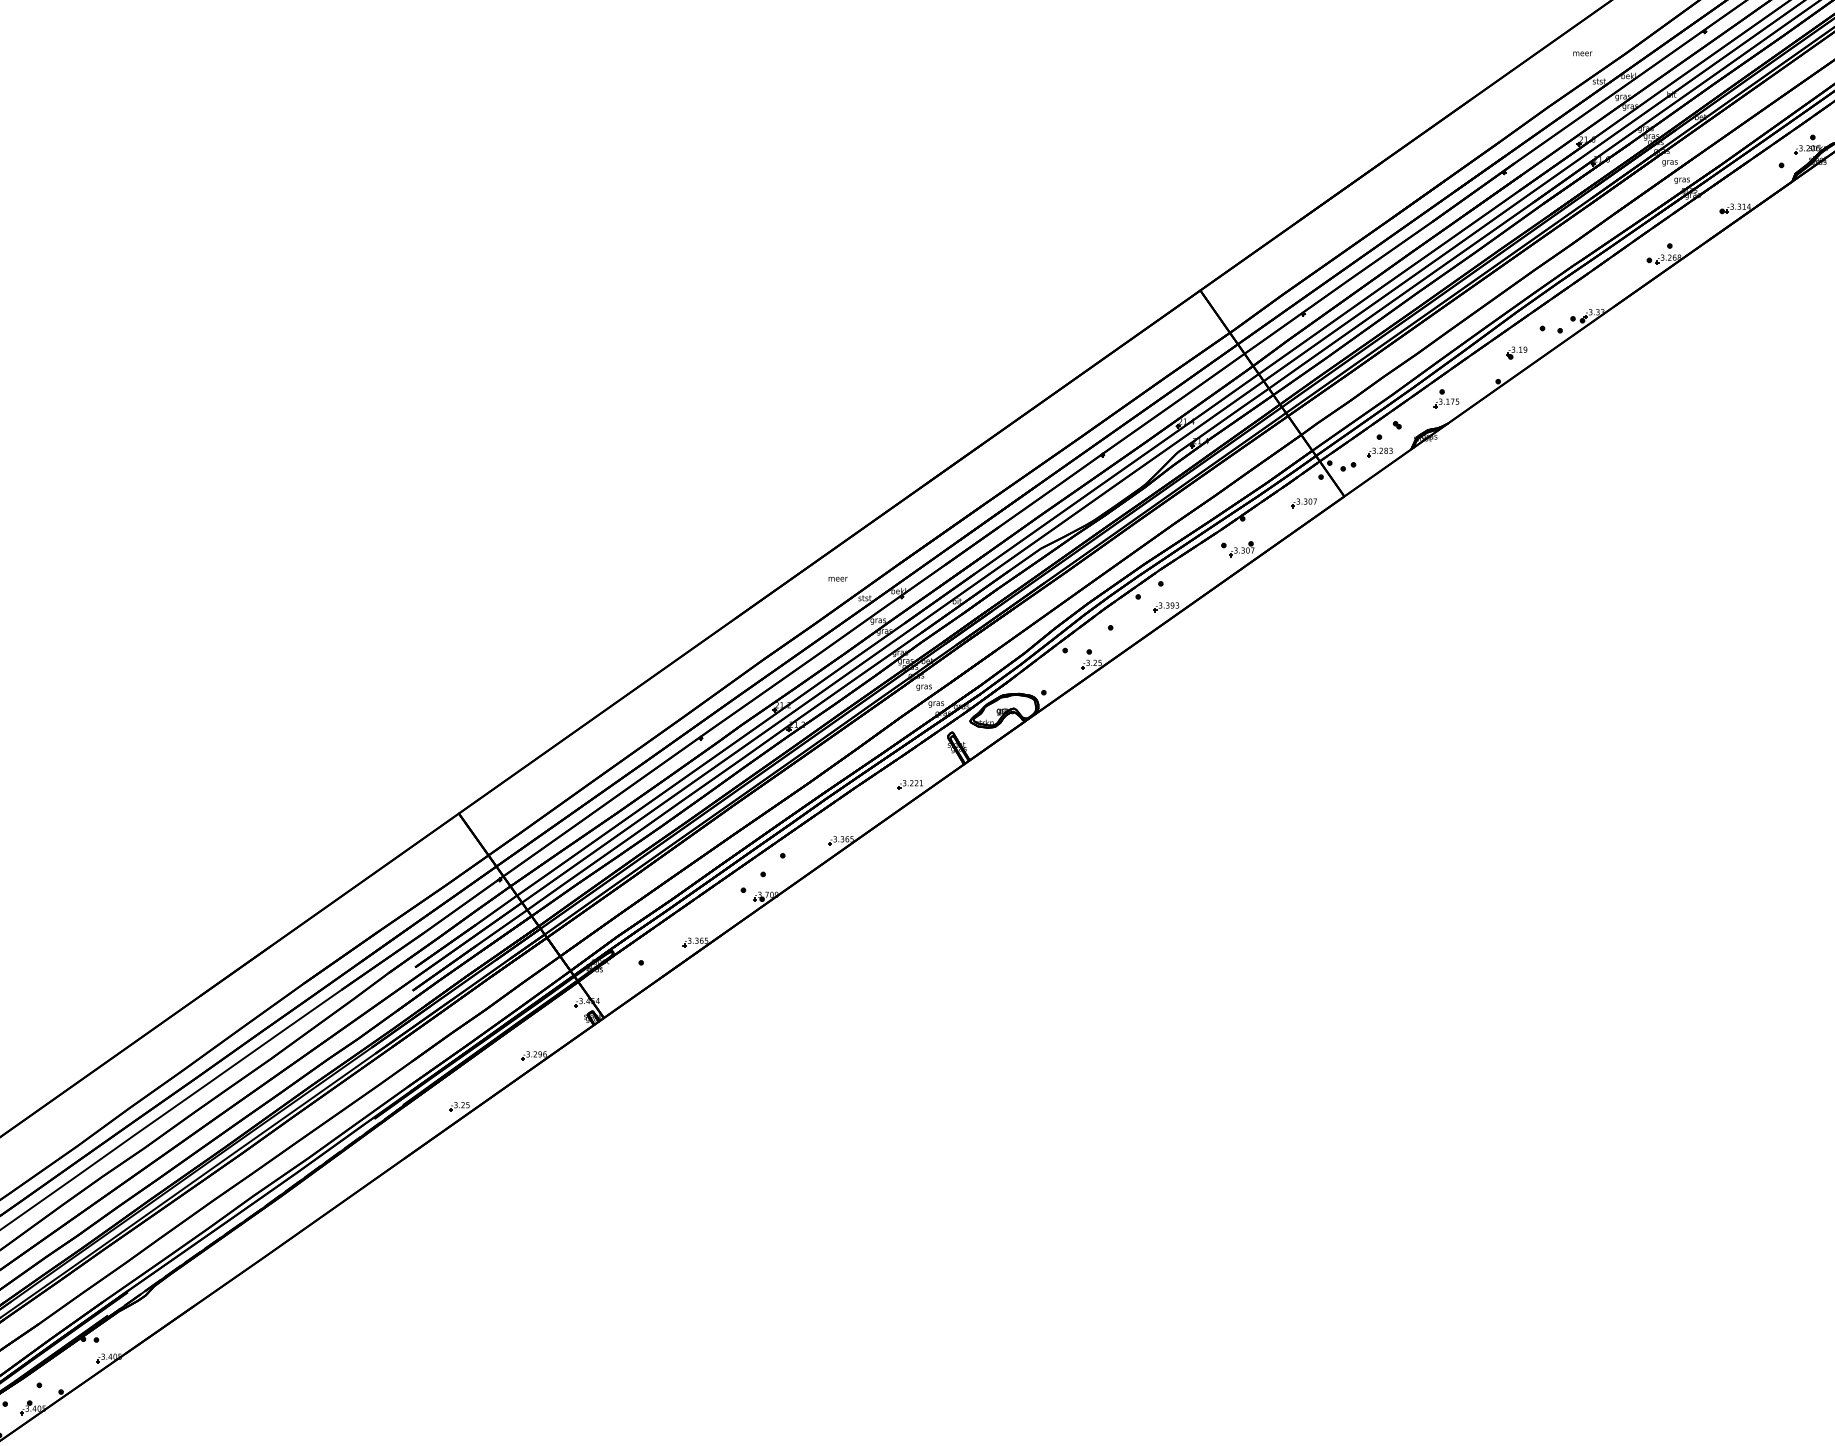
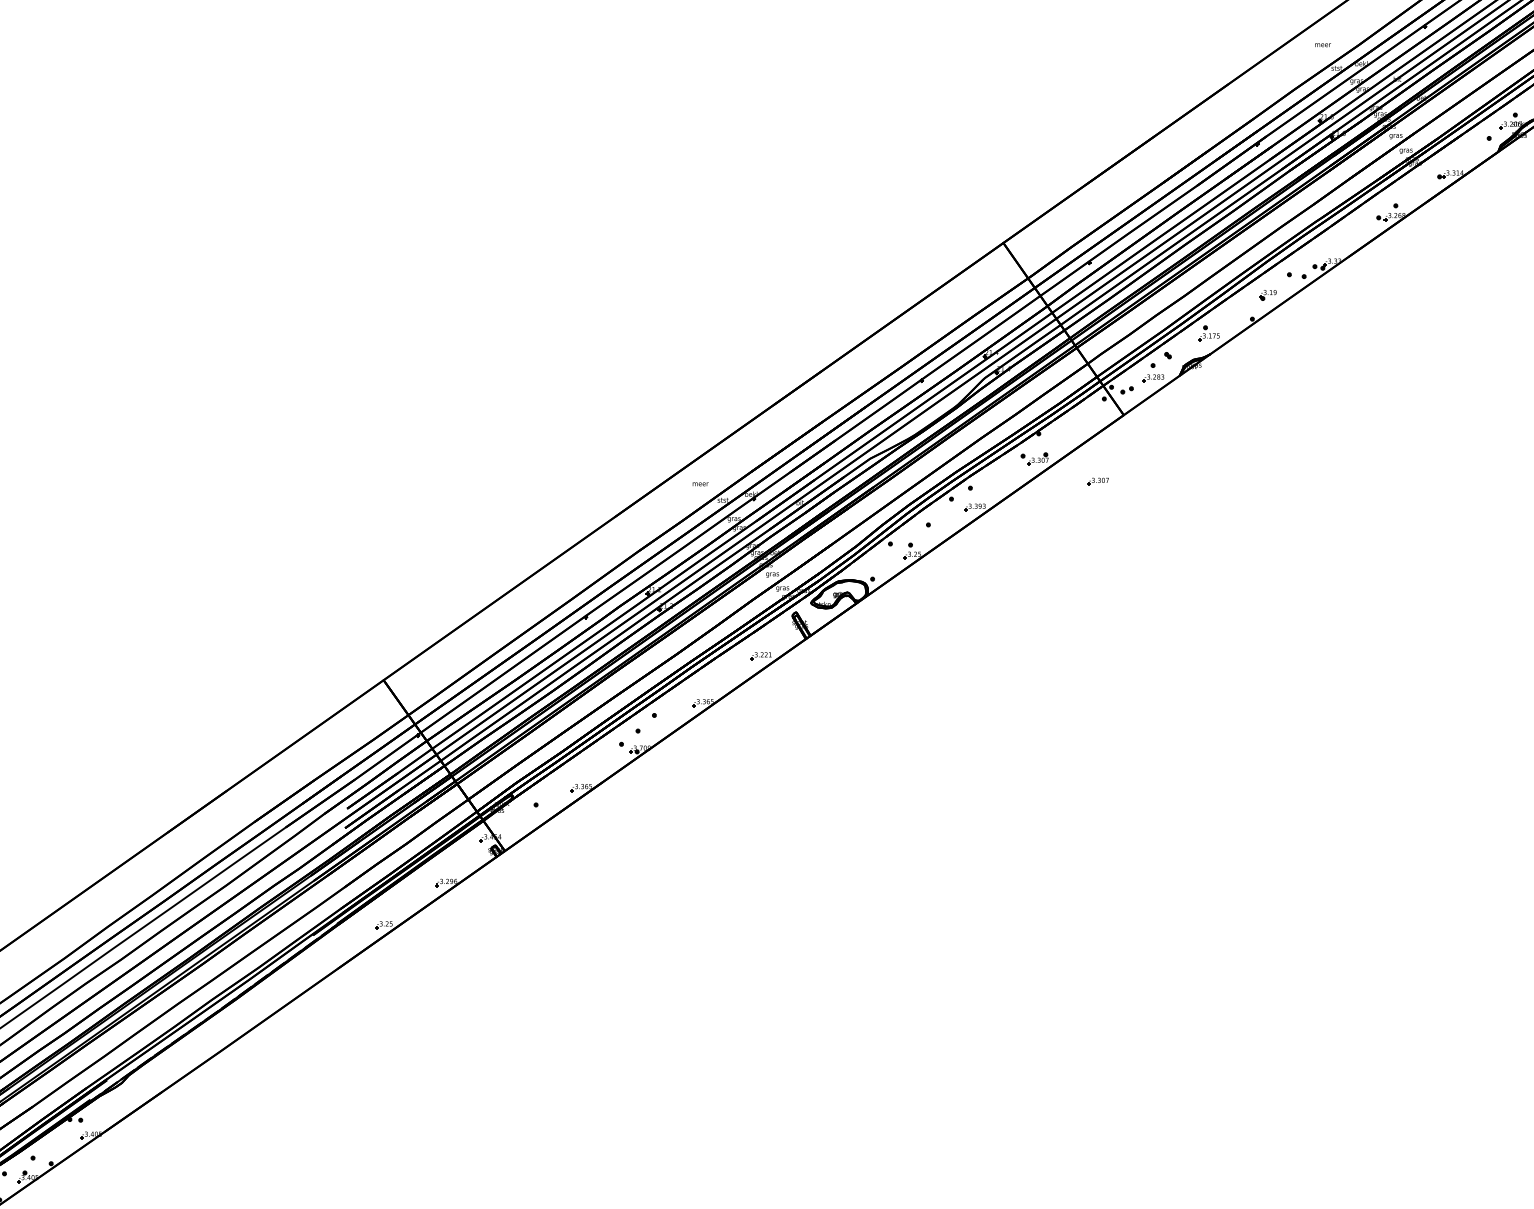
part: (1303, 502) -> (1097, 481), moved

